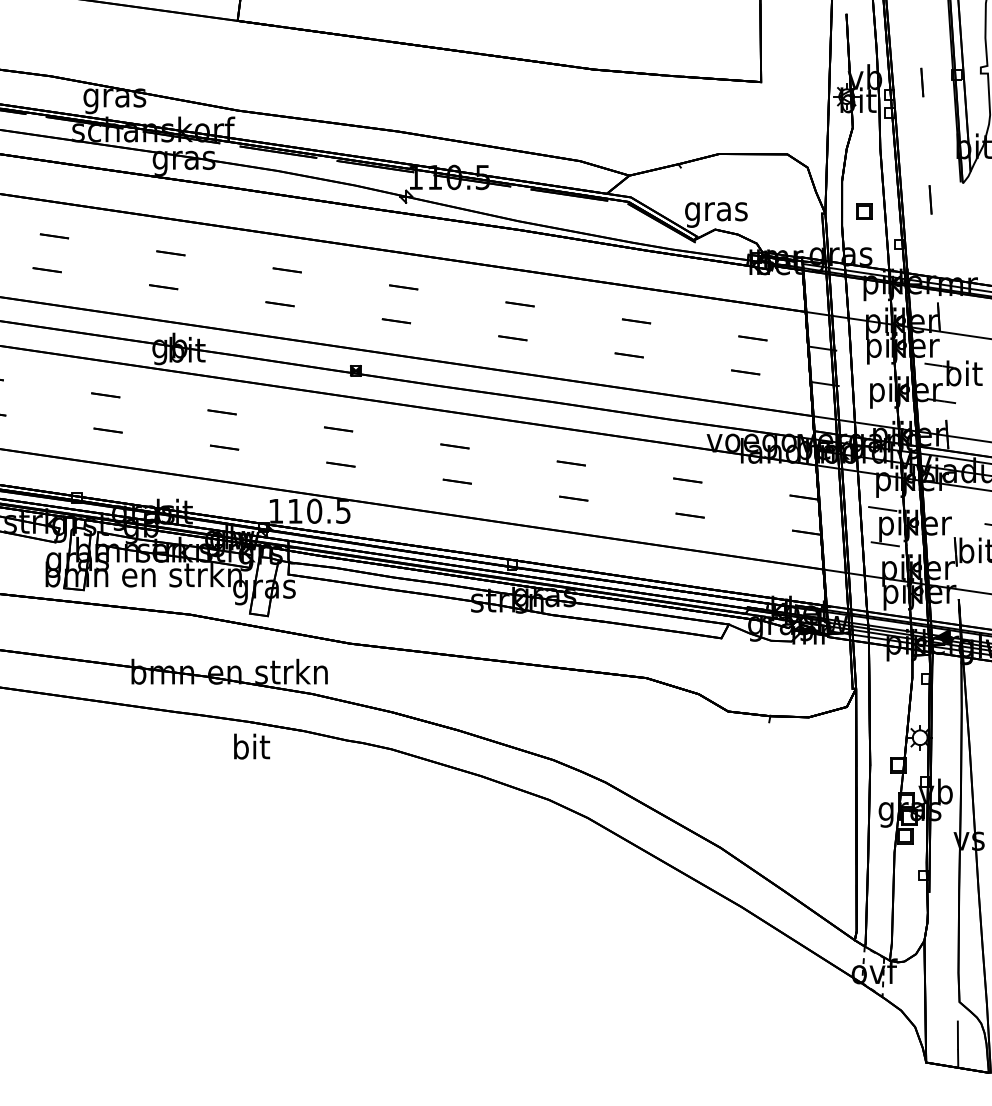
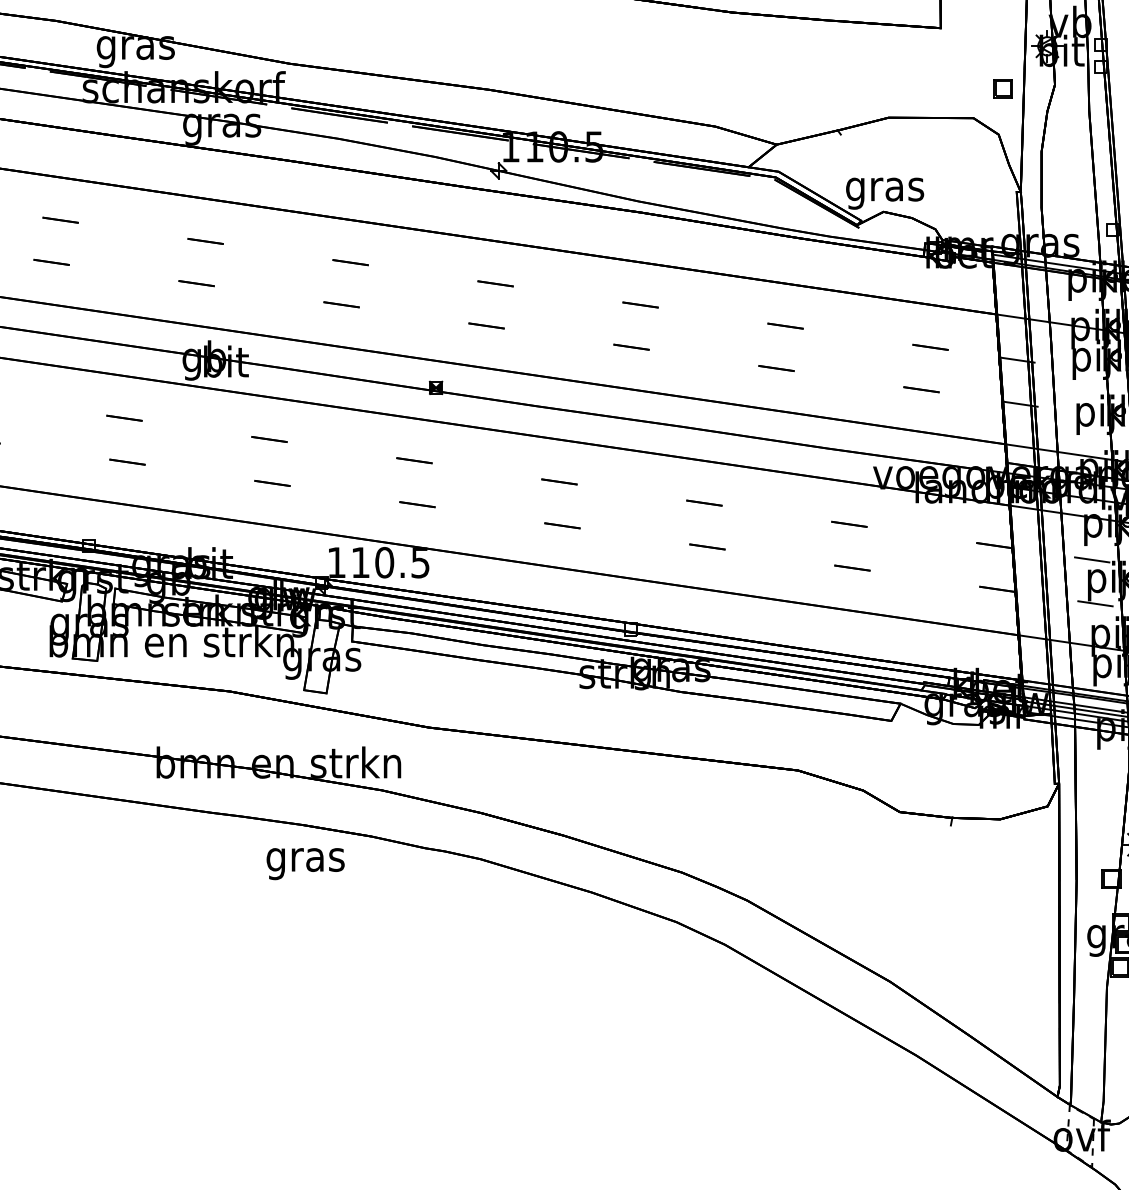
part: (864, 211) -> (1003, 88), moved
text: (250, 749) -> (304, 859), bit -> gras

